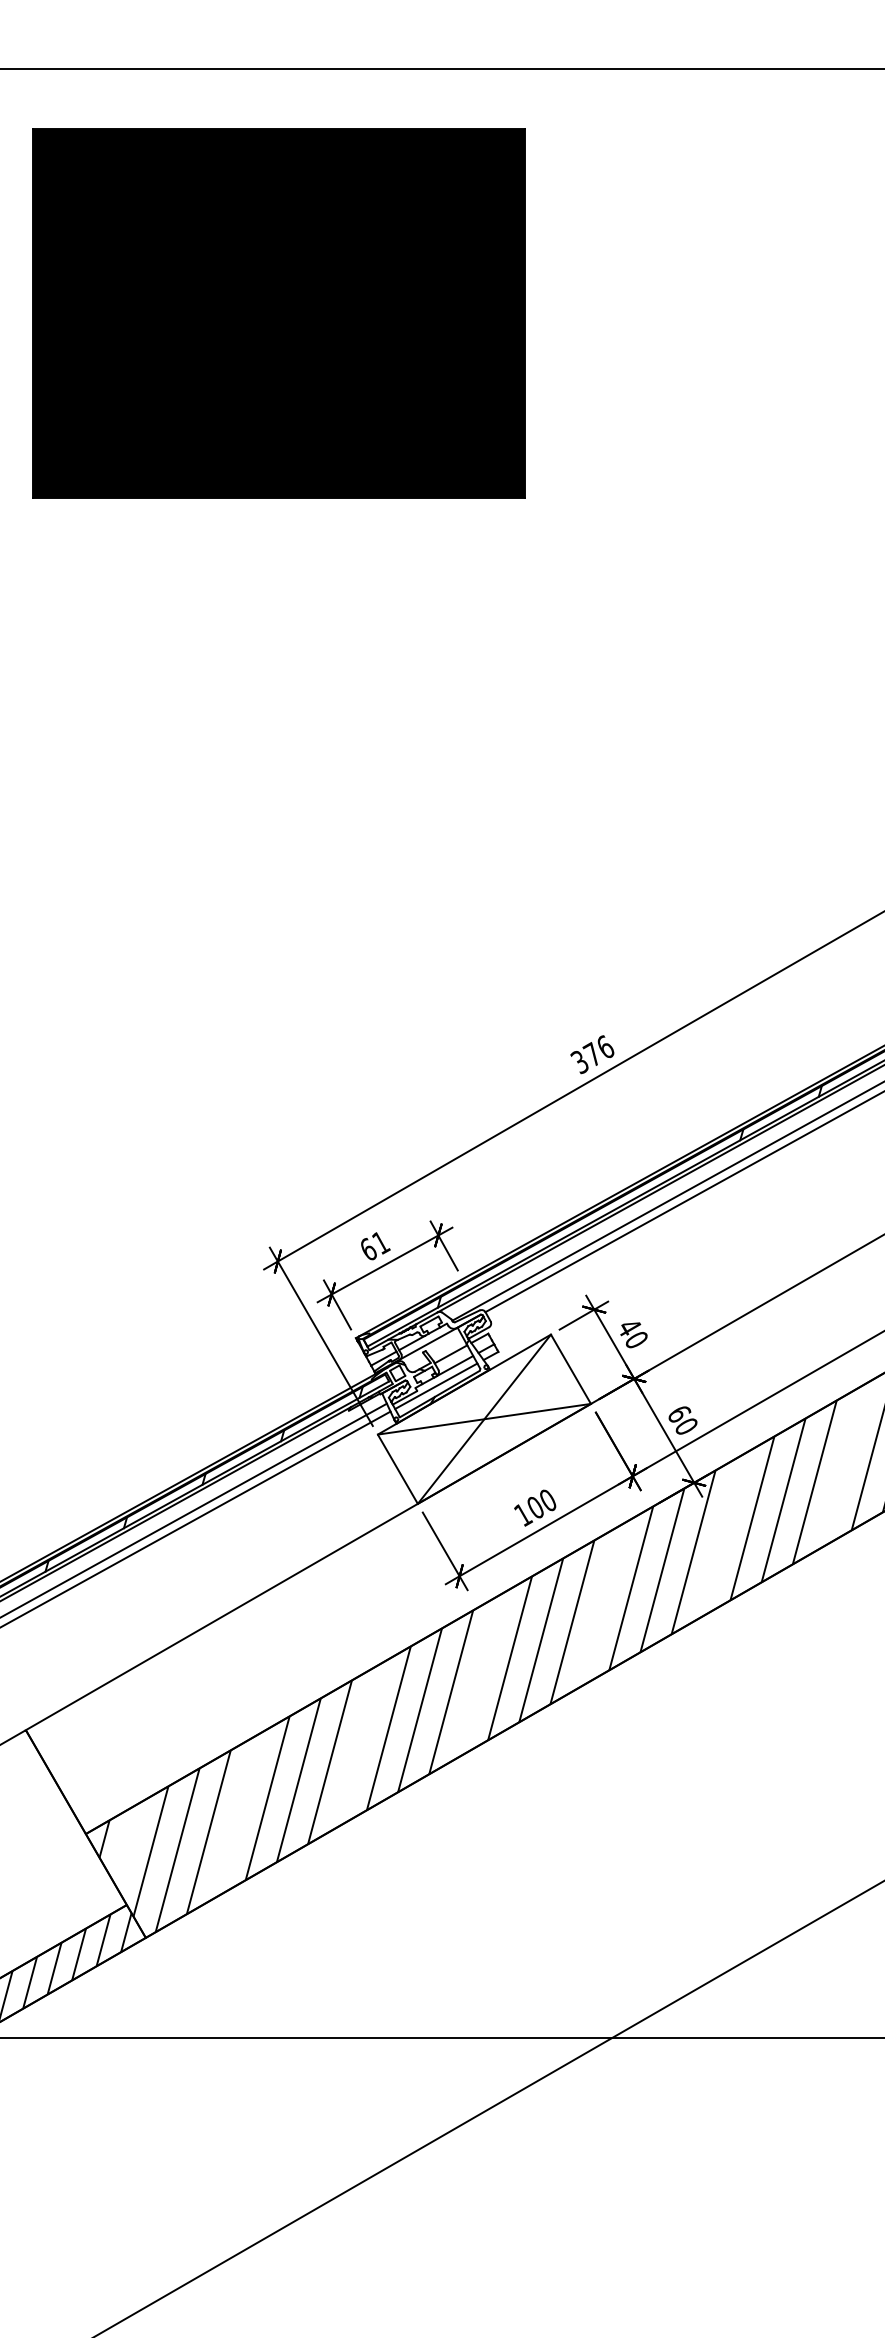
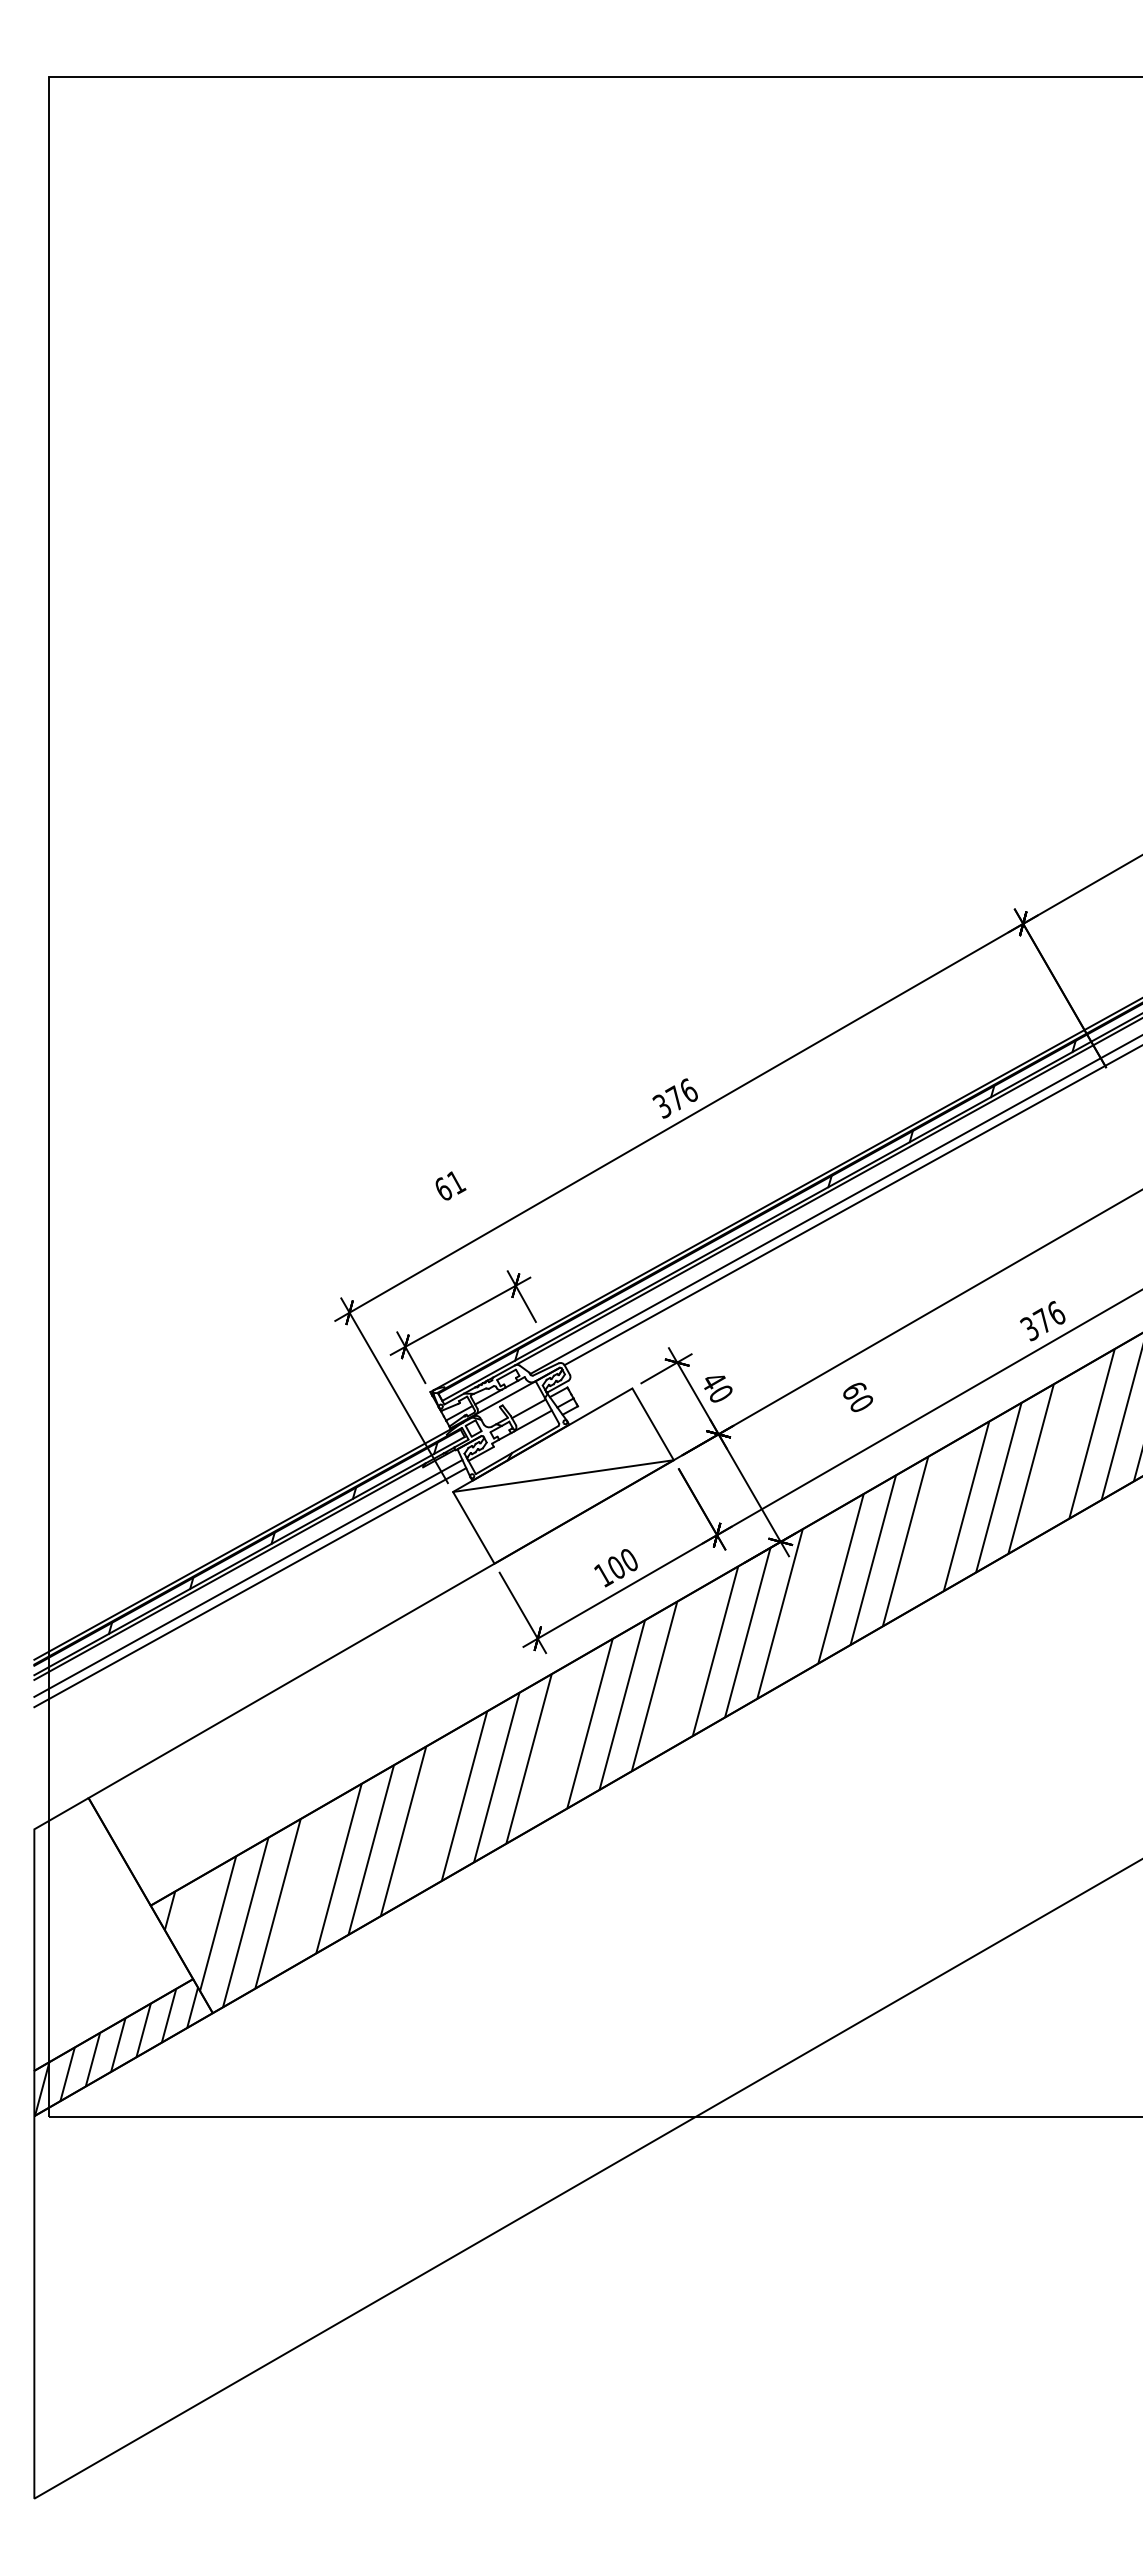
part: (278, 313) -> (350, 330), removed
text: (375, 1245) -> (450, 1185), moved
line: (436, 1385) -> (513, 1441), removed
line: (484, 1418) -> (563, 1475), removed
text: (682, 1420) -> (857, 1397), moved

